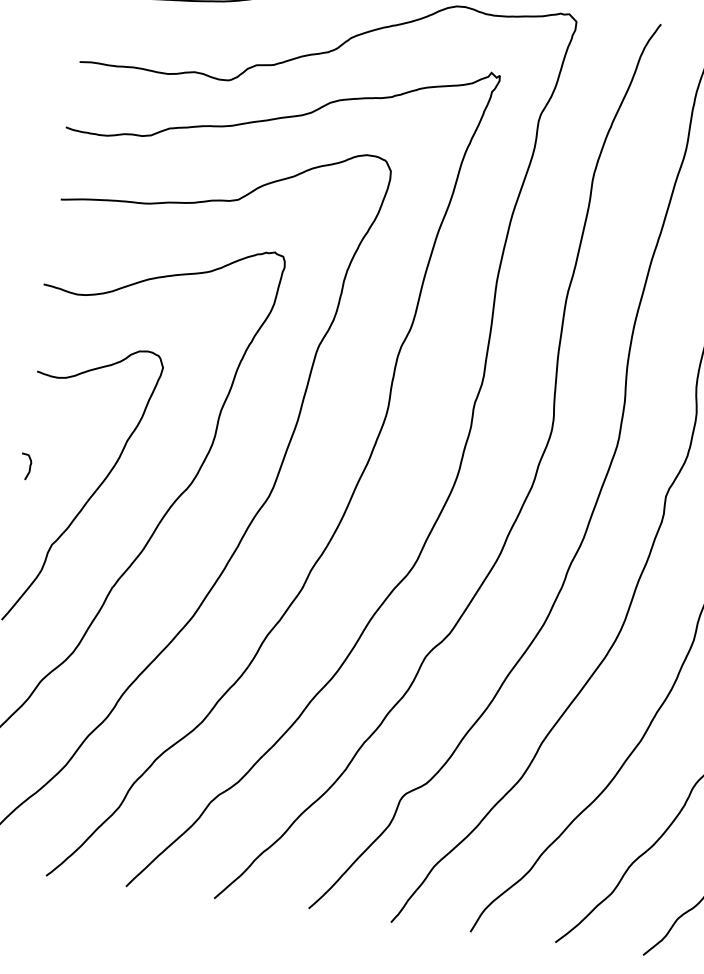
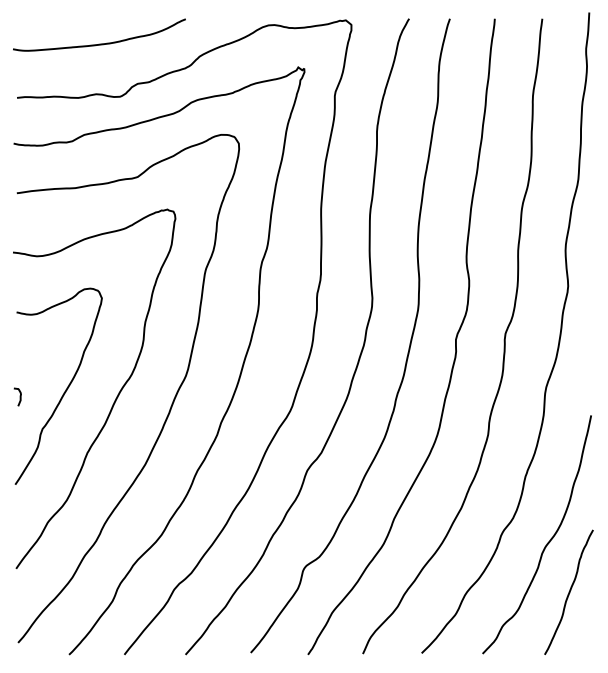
curve: (28, 466) -> (19, 396), moved

